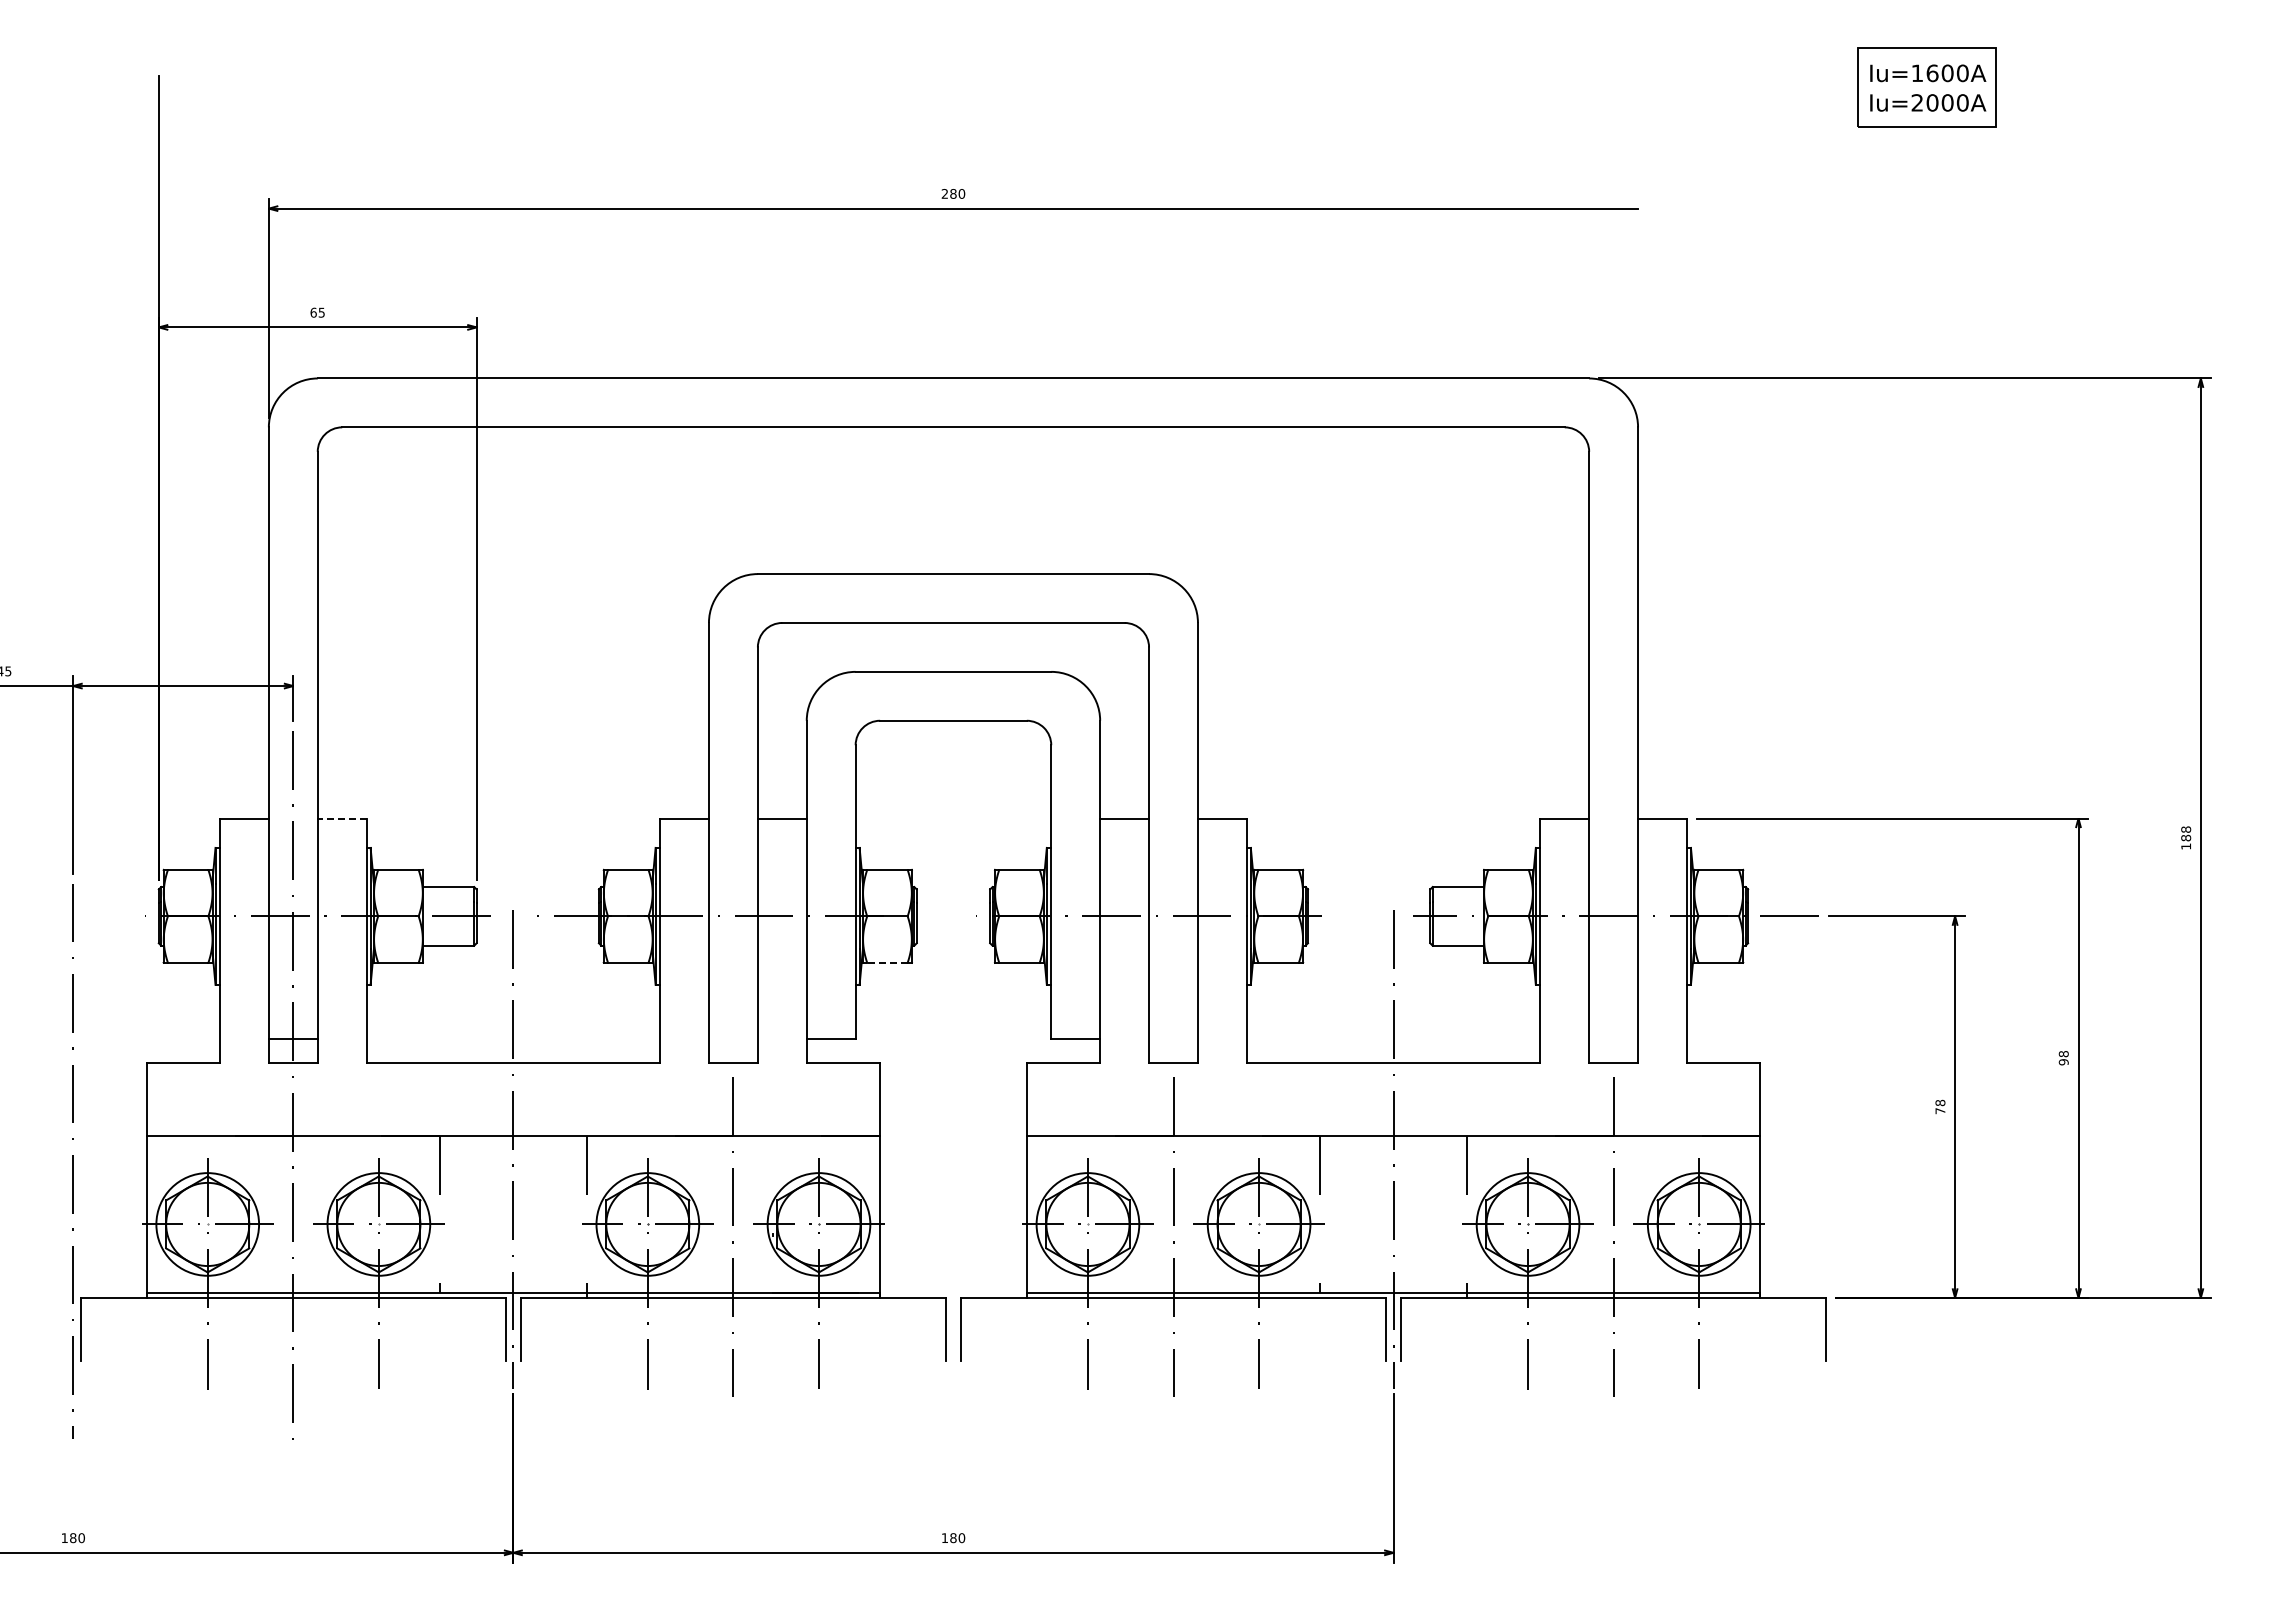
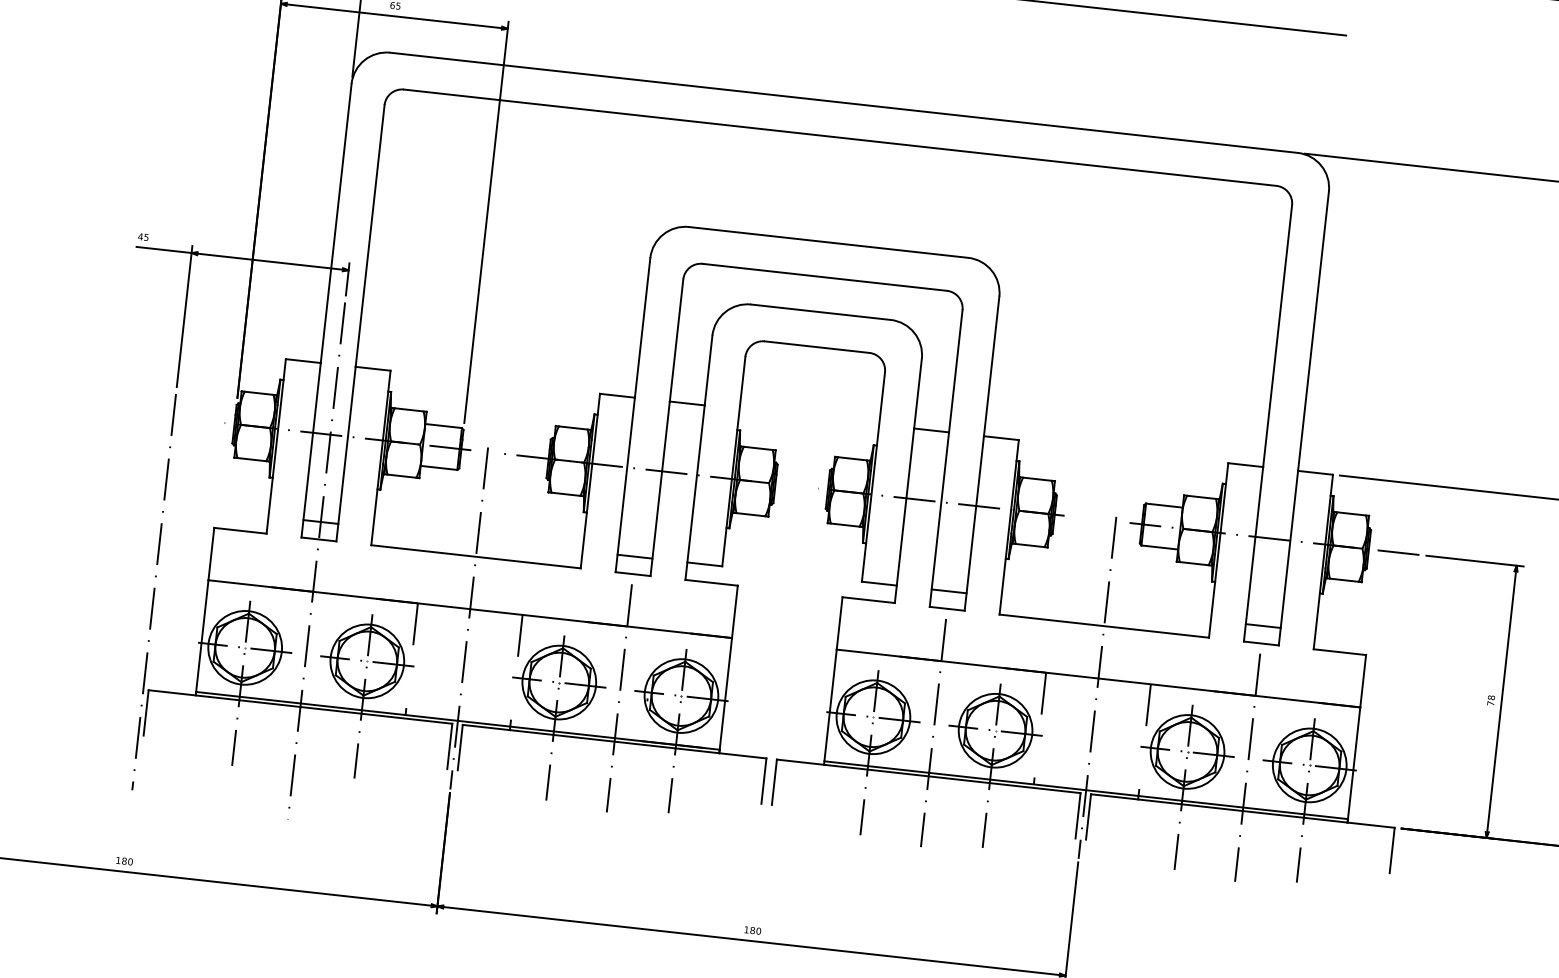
line: (341, 818) -> (372, 368), dashed -> solid
line: (886, 962) -> (750, 514), dashed -> solid
line: (732, 1038) -> (634, 556), added
line: (1173, 1038) -> (949, 591), added
line: (1613, 1038) -> (1263, 625), added

